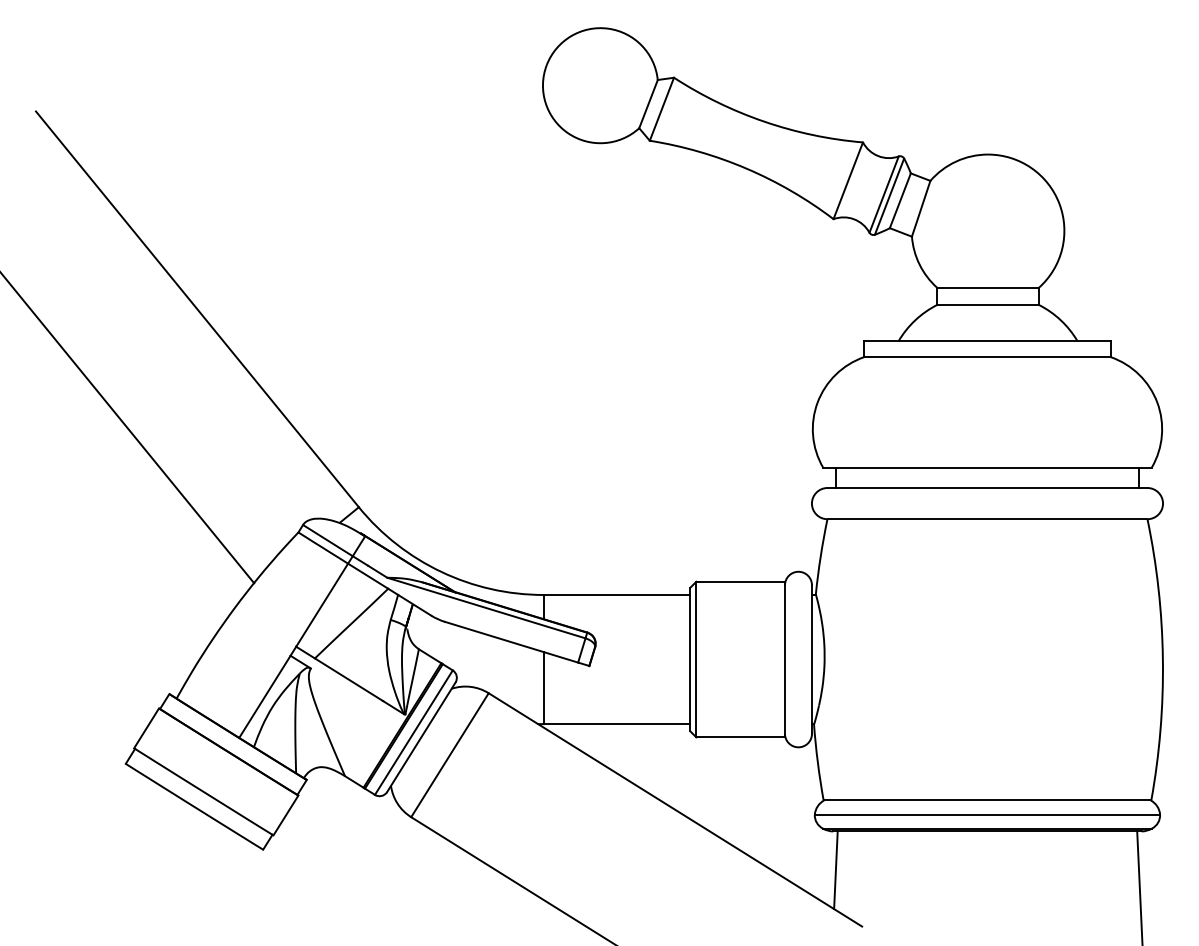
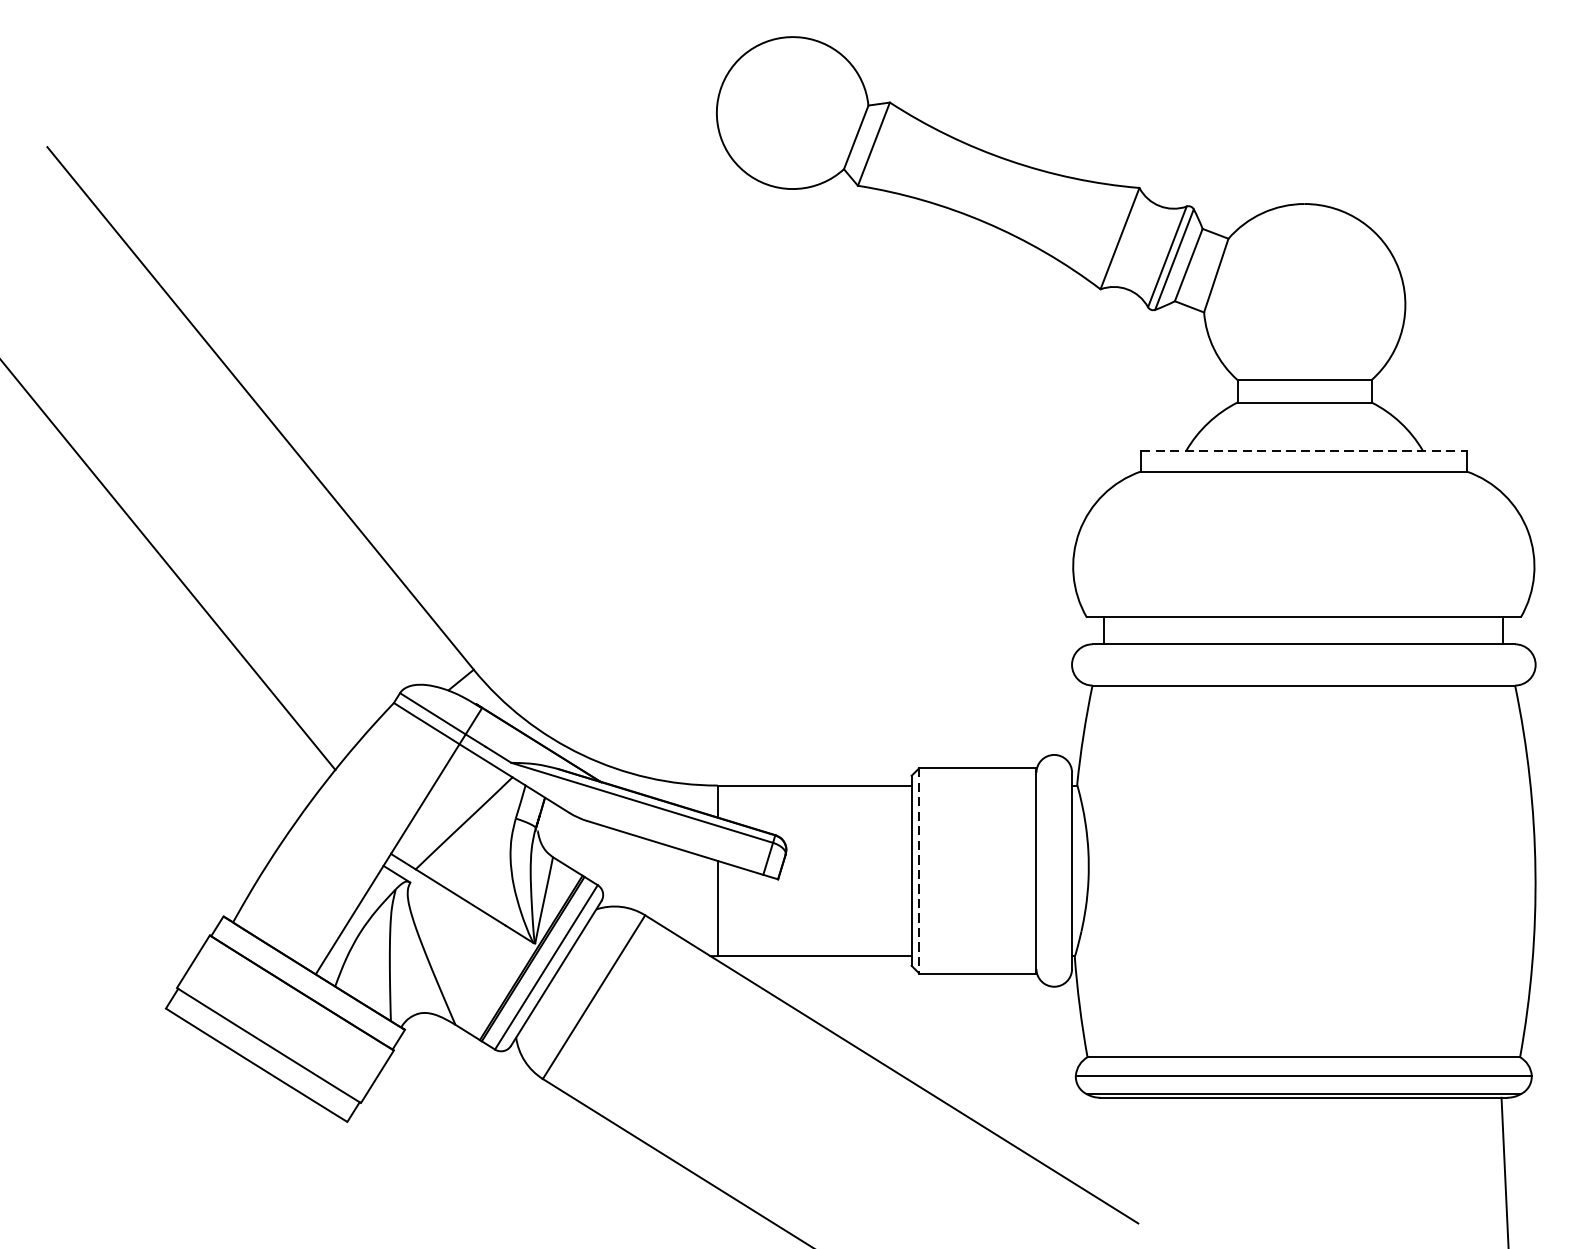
line: (987, 341) -> (1303, 450), solid -> dashed
line: (696, 659) -> (919, 870), solid -> dashed
line: (835, 870) -> (1103, 1149), removed

